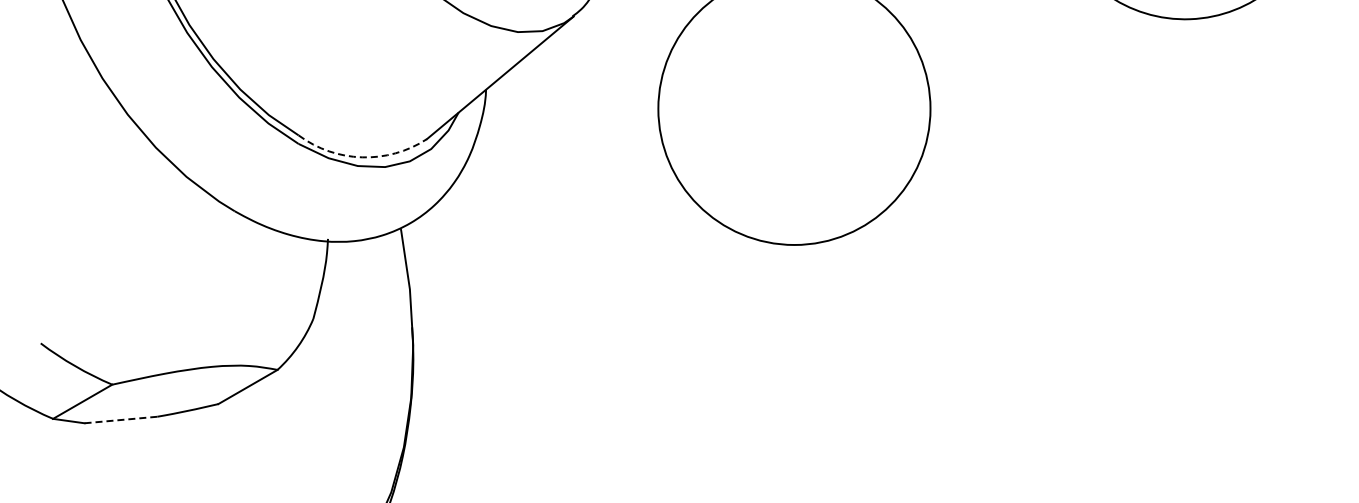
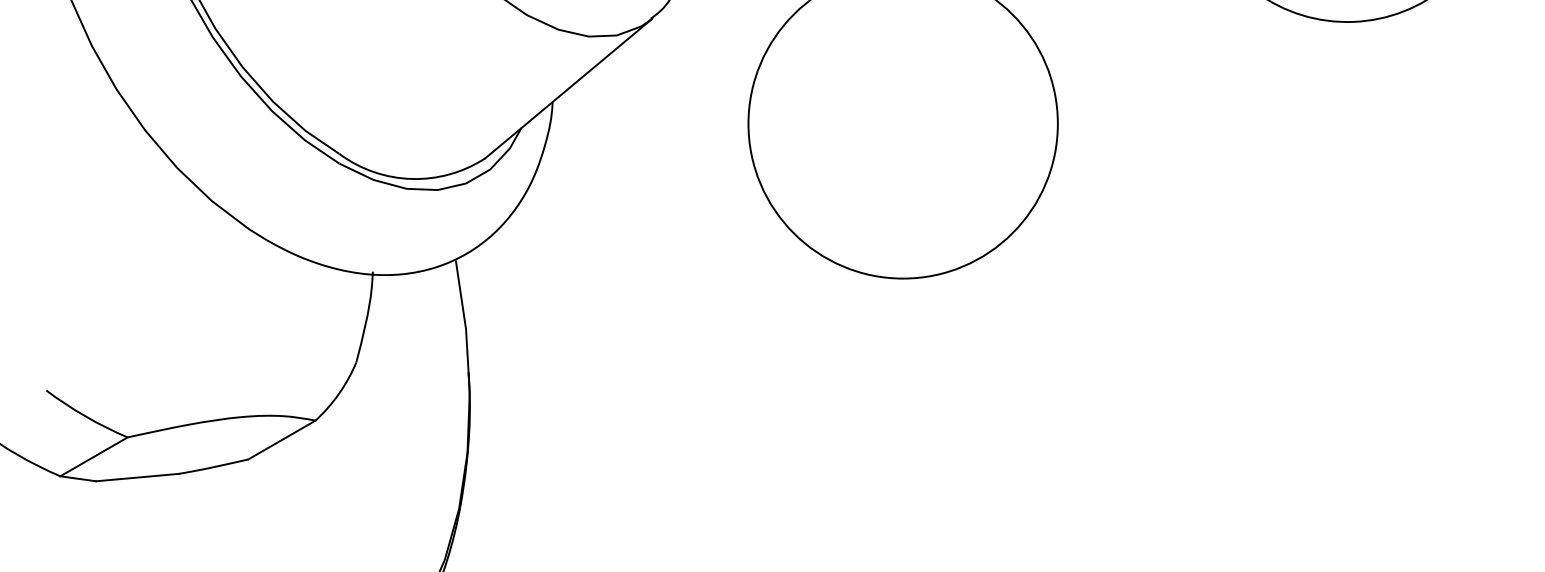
arc: (362, 157) -> (412, 179), dashed -> solid
line: (120, 420) -> (136, 478), dashed -> solid

